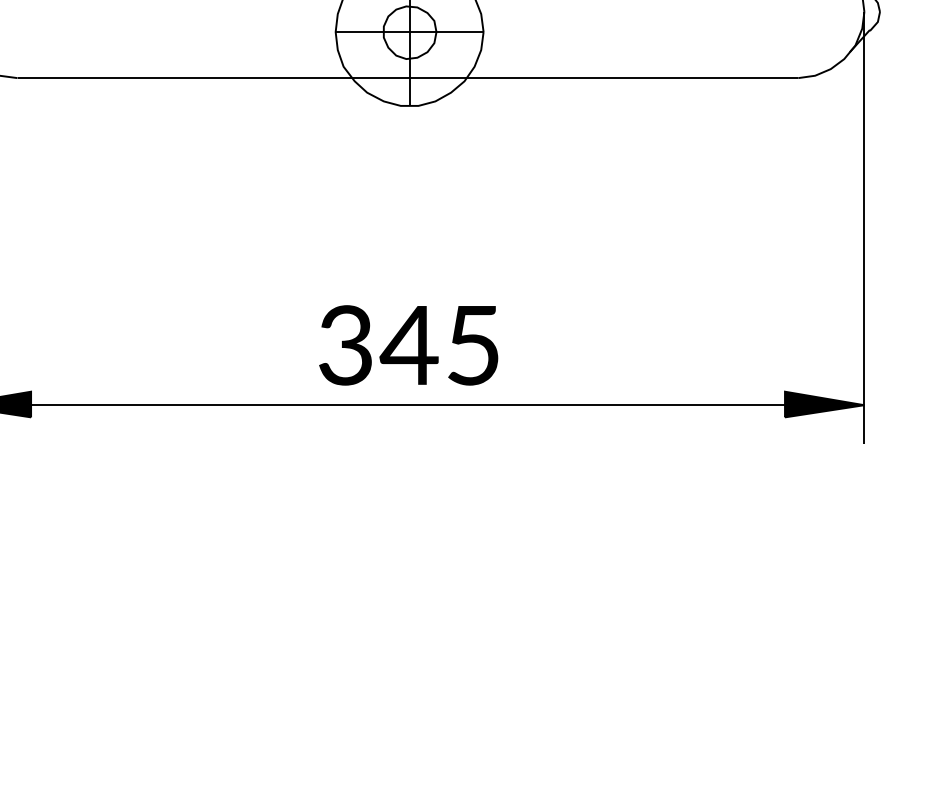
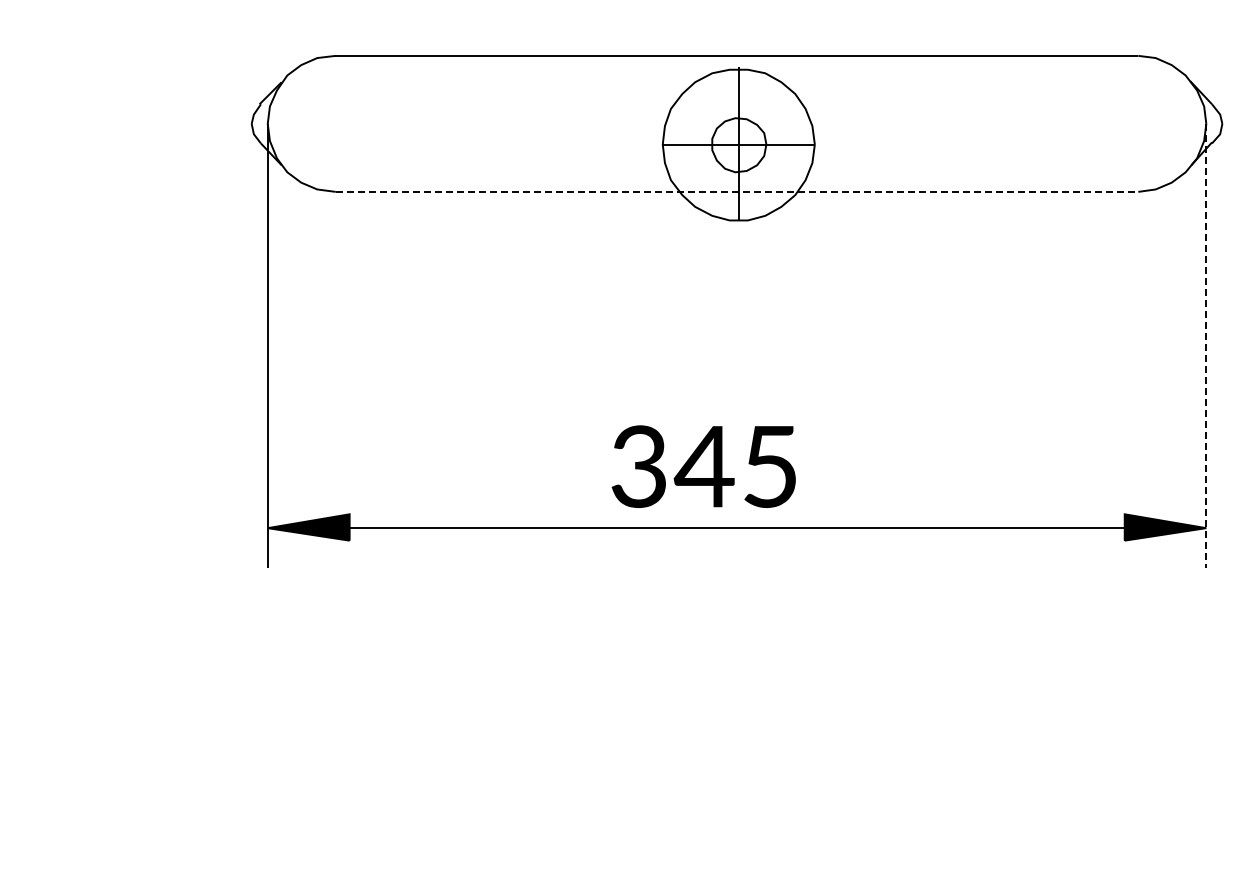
line: (408, 77) -> (737, 191), solid -> dashed
line: (864, 228) -> (1206, 346), solid -> dashed
text: (408, 345) -> (703, 466), moved

